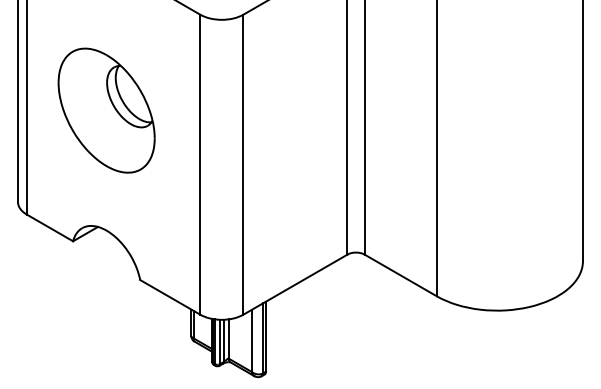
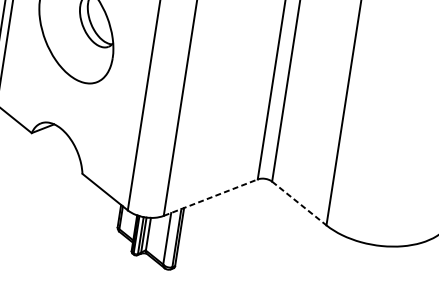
line: (401, 275) -> (299, 203), solid -> dashed
line: (295, 284) -> (210, 197), solid -> dashed

